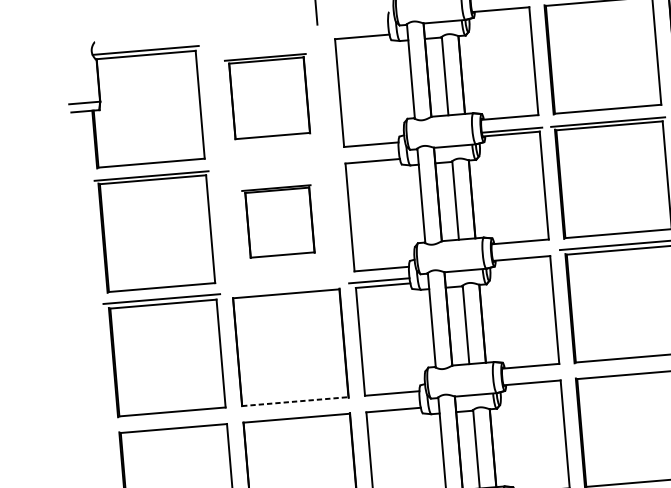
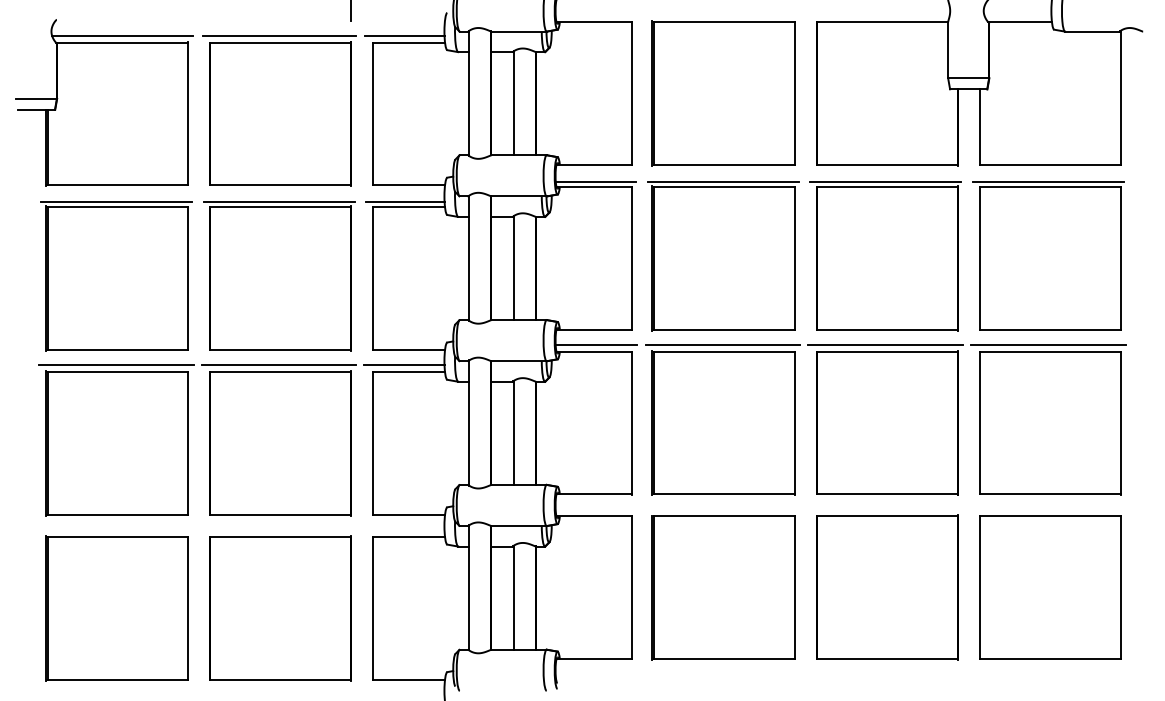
line: (358, 32) -> (404, 36), added
part: (268, 96) -> (279, 110), size x1.43
line: (369, 157) -> (405, 202), added
part: (279, 221) -> (279, 276), size x1.67
line: (522, 252) -> (596, 344), added
line: (284, 288) -> (278, 365), added
line: (295, 401) -> (281, 514), dashed -> solid

